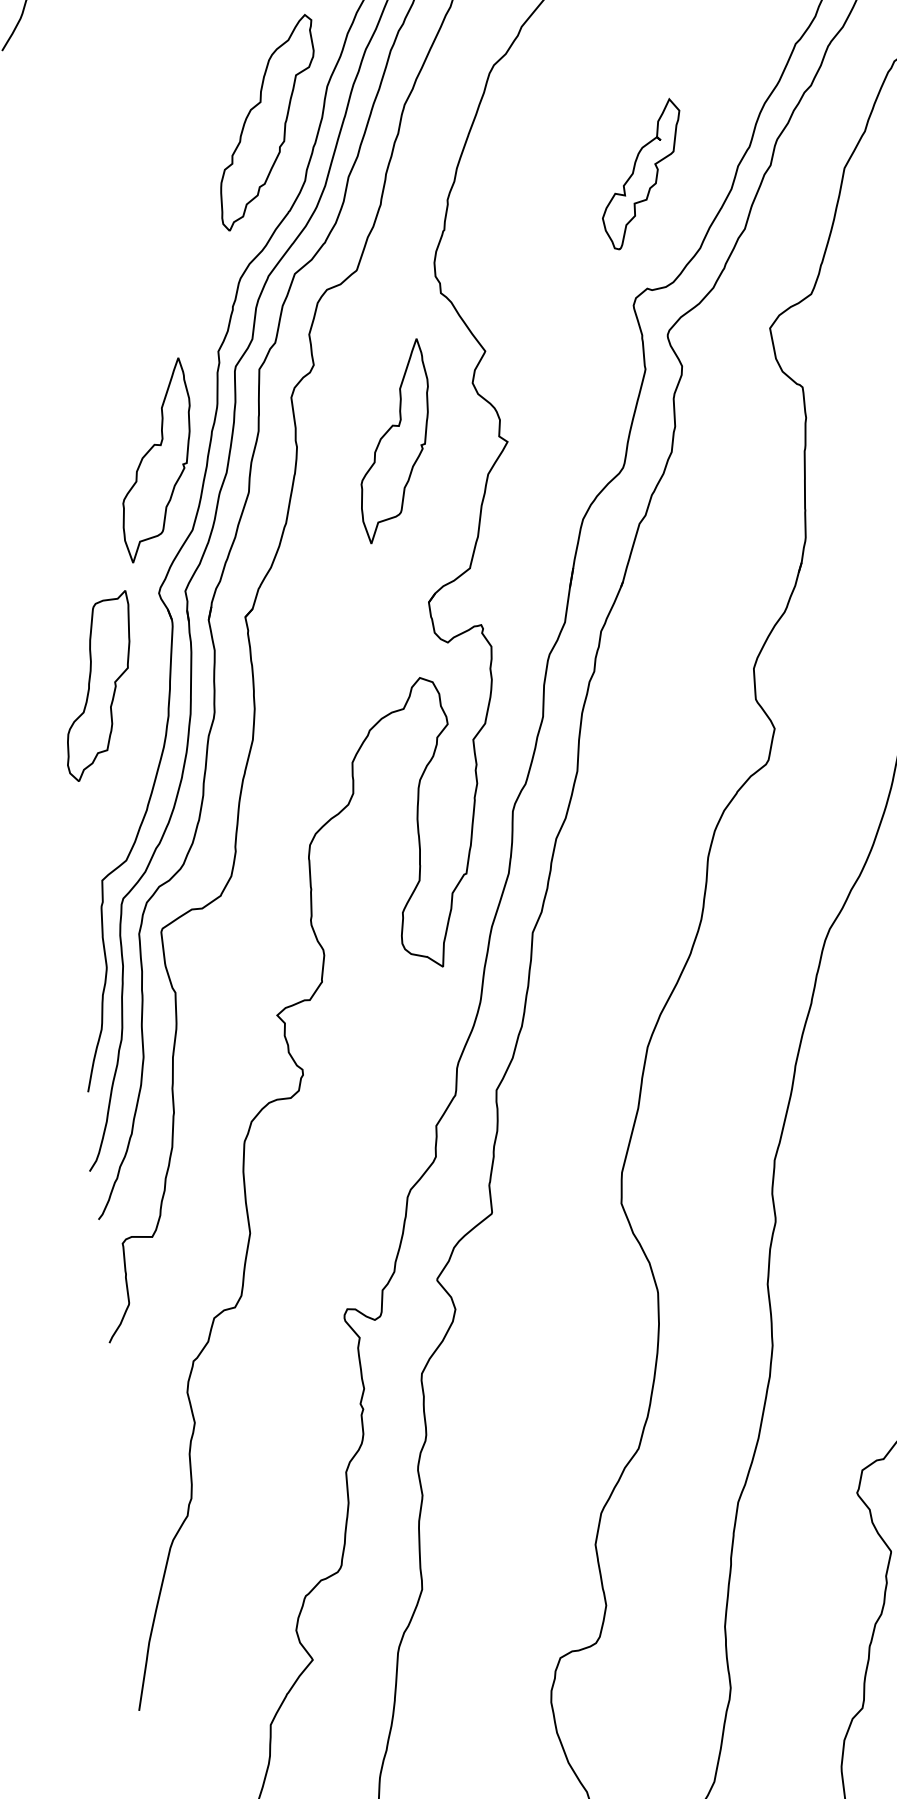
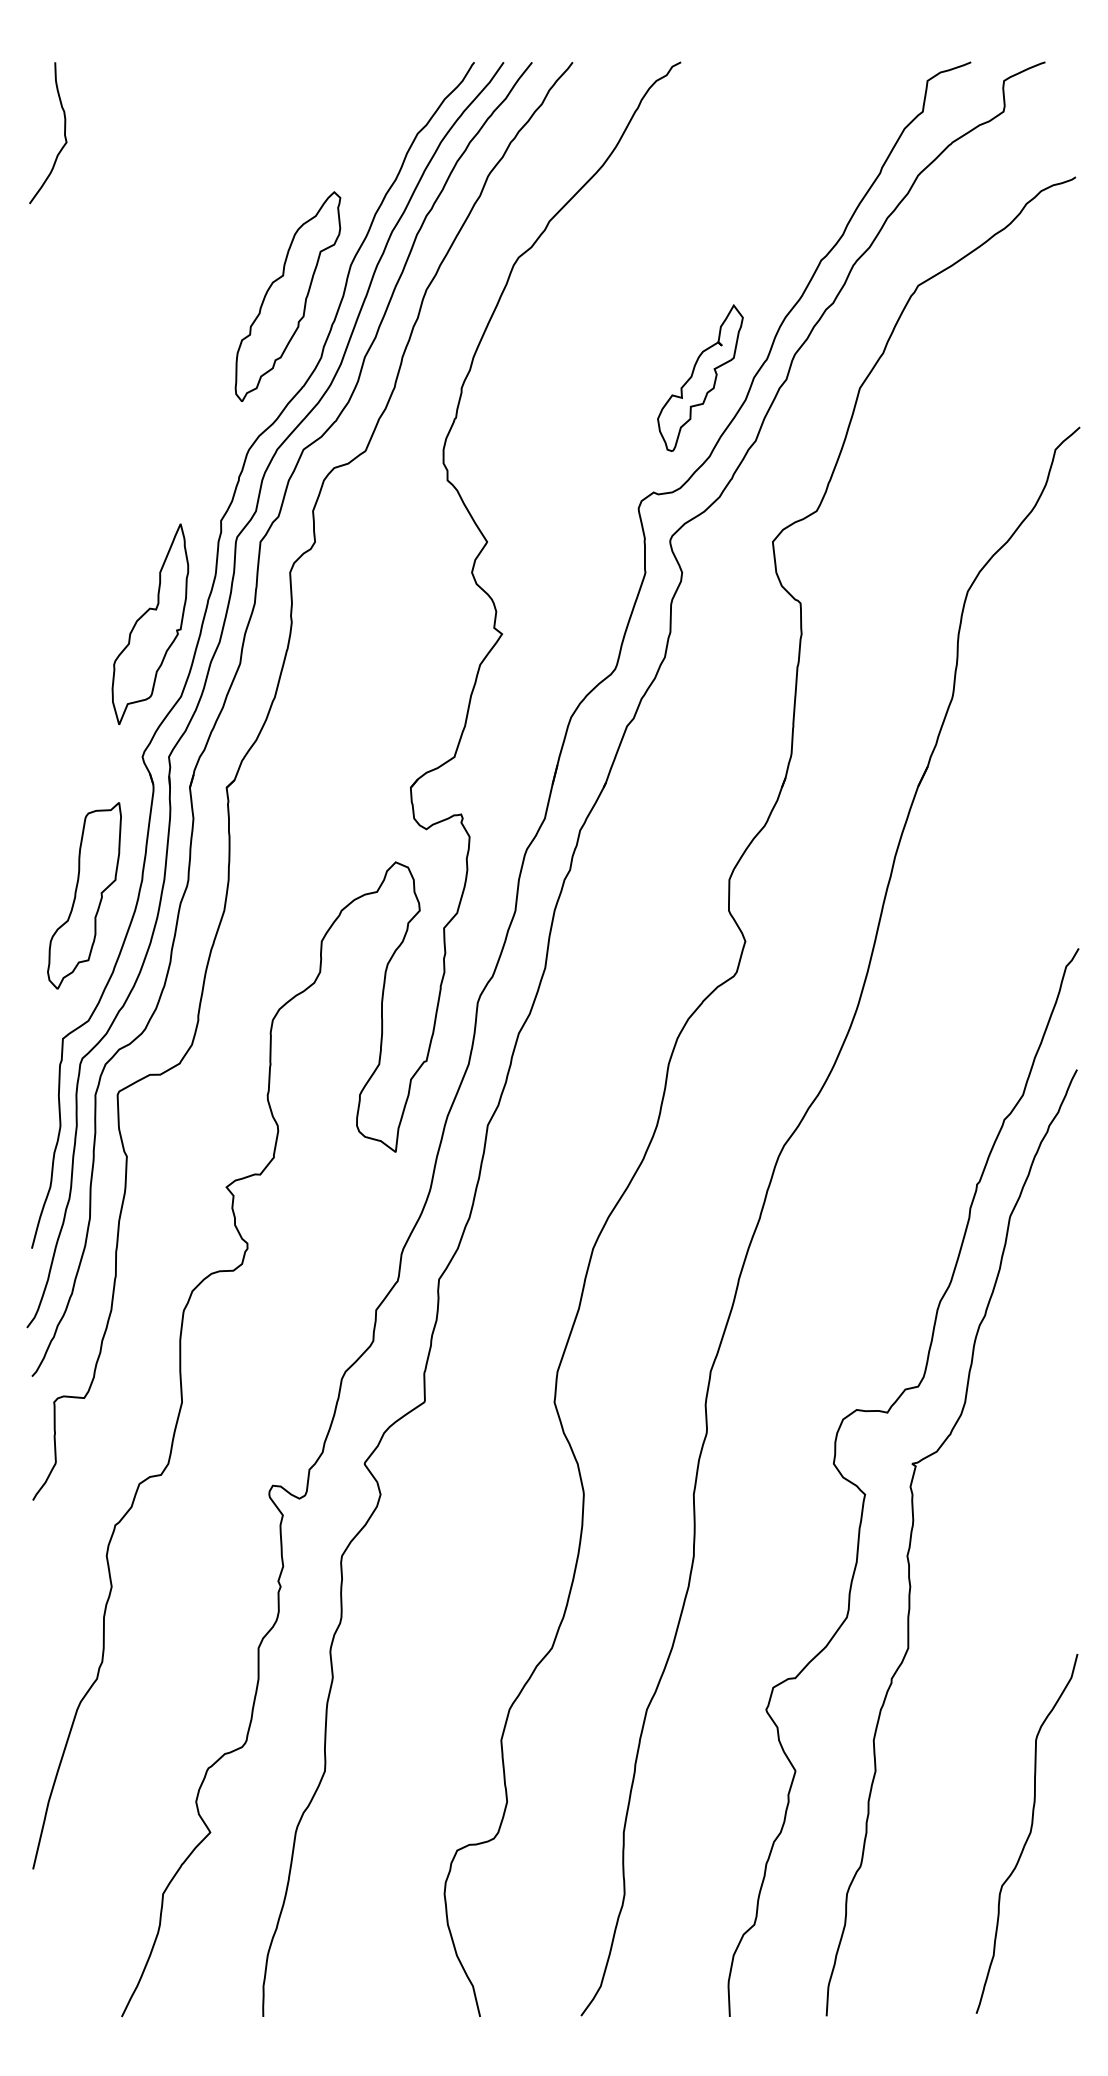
part: (641, 173) -> (700, 377), moved
part: (394, 440) -> (389, 623), removed
part: (98, 685) -> (84, 895), moved

